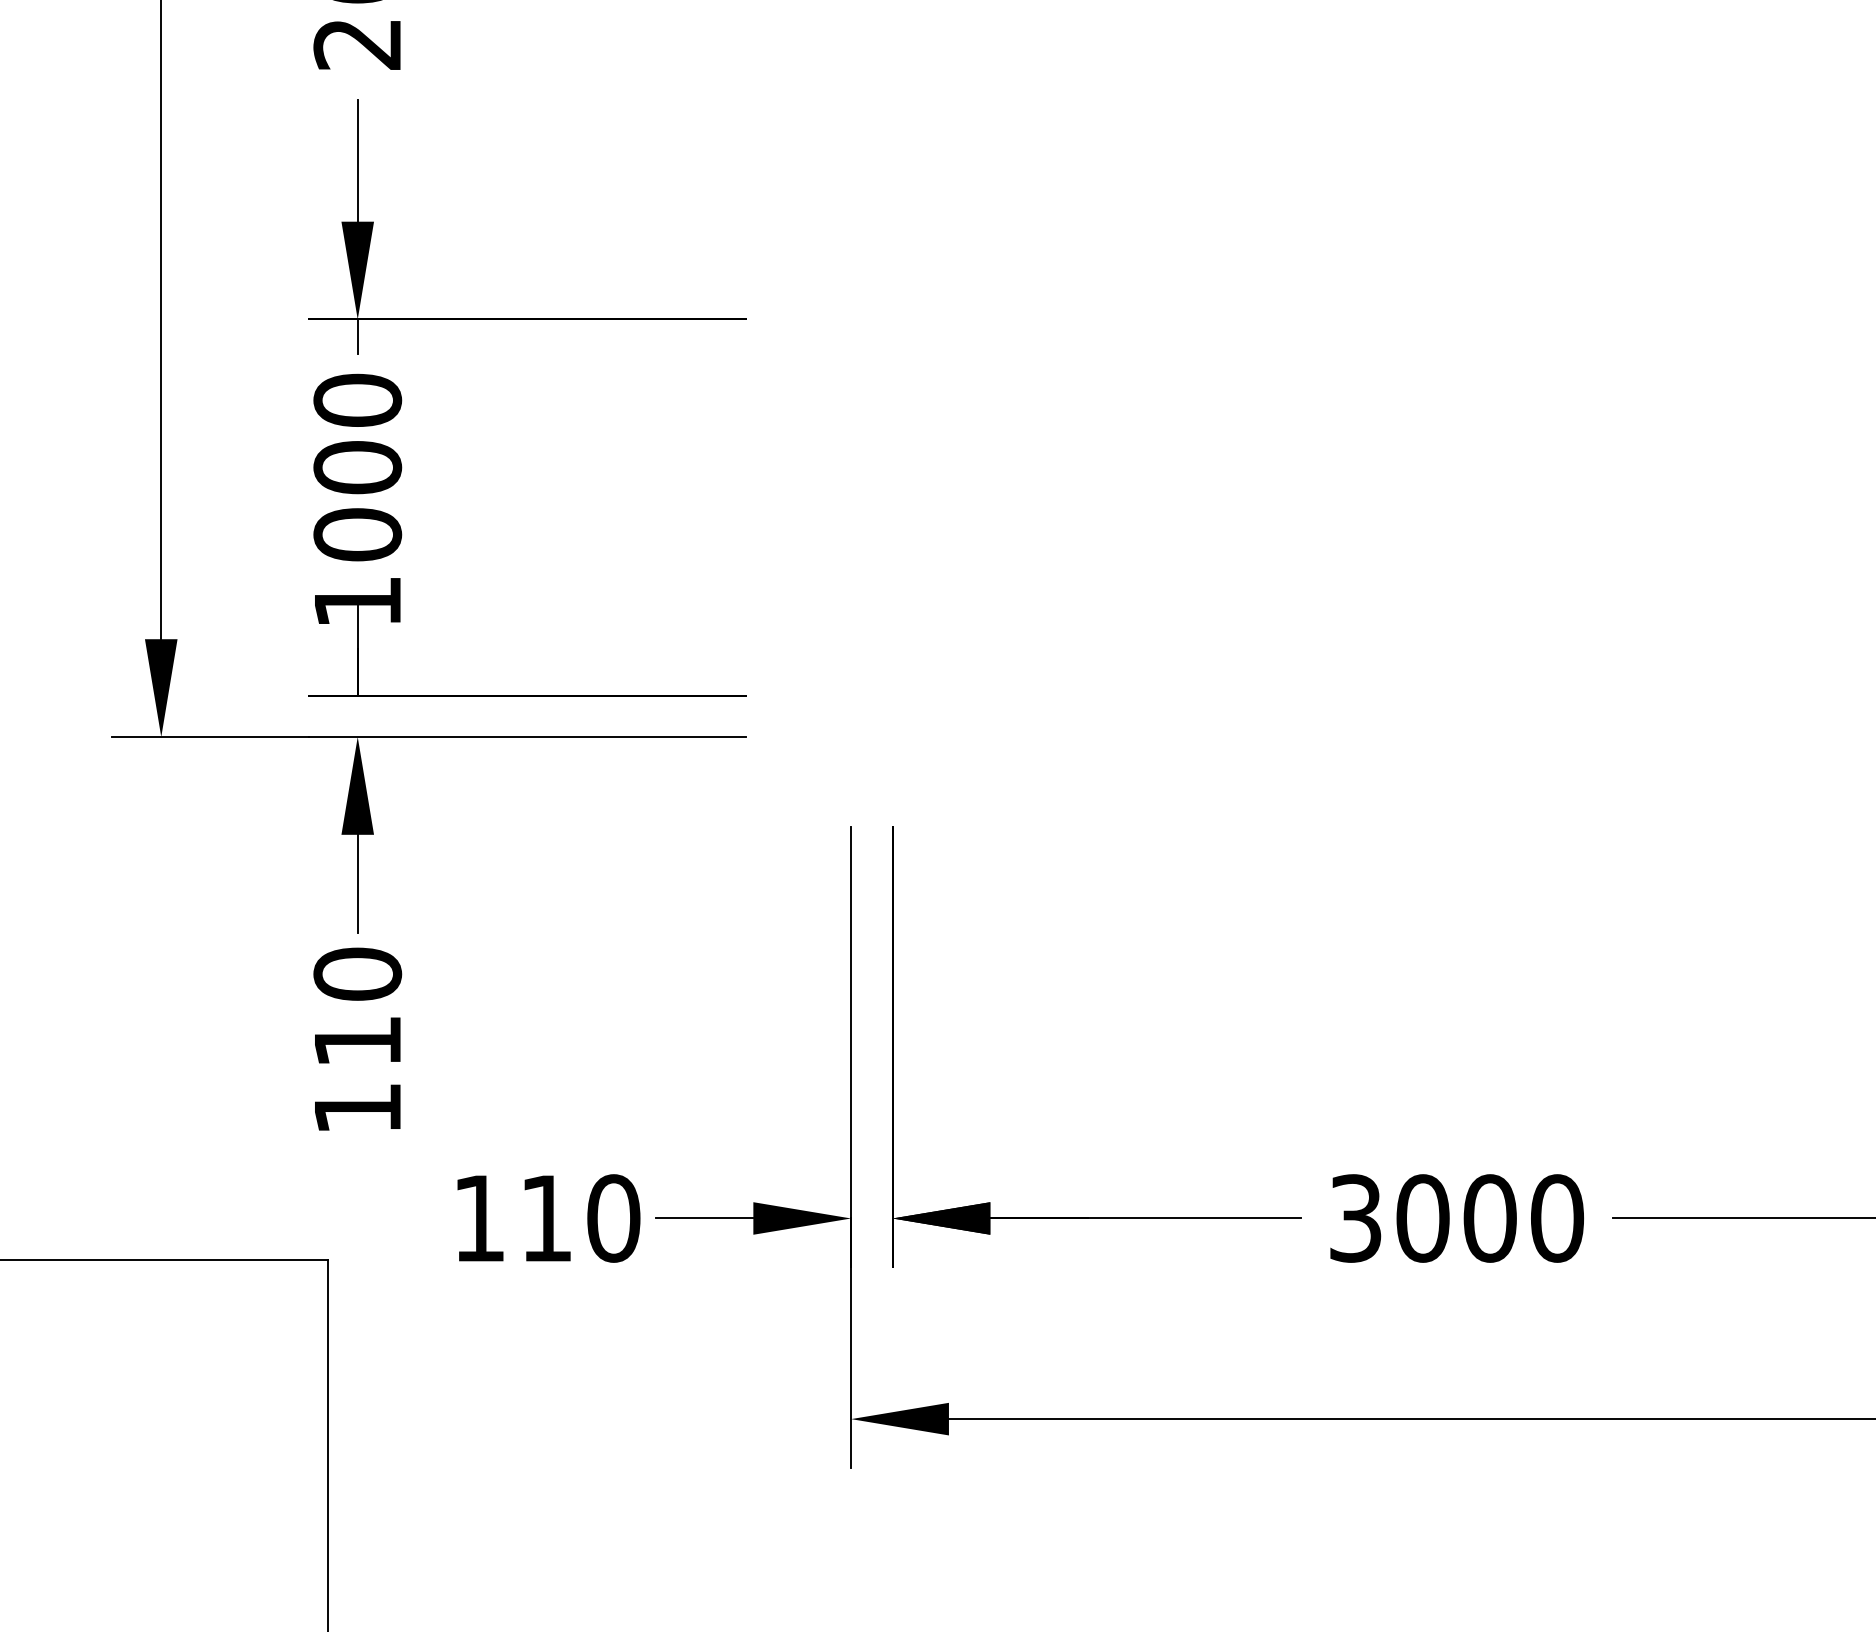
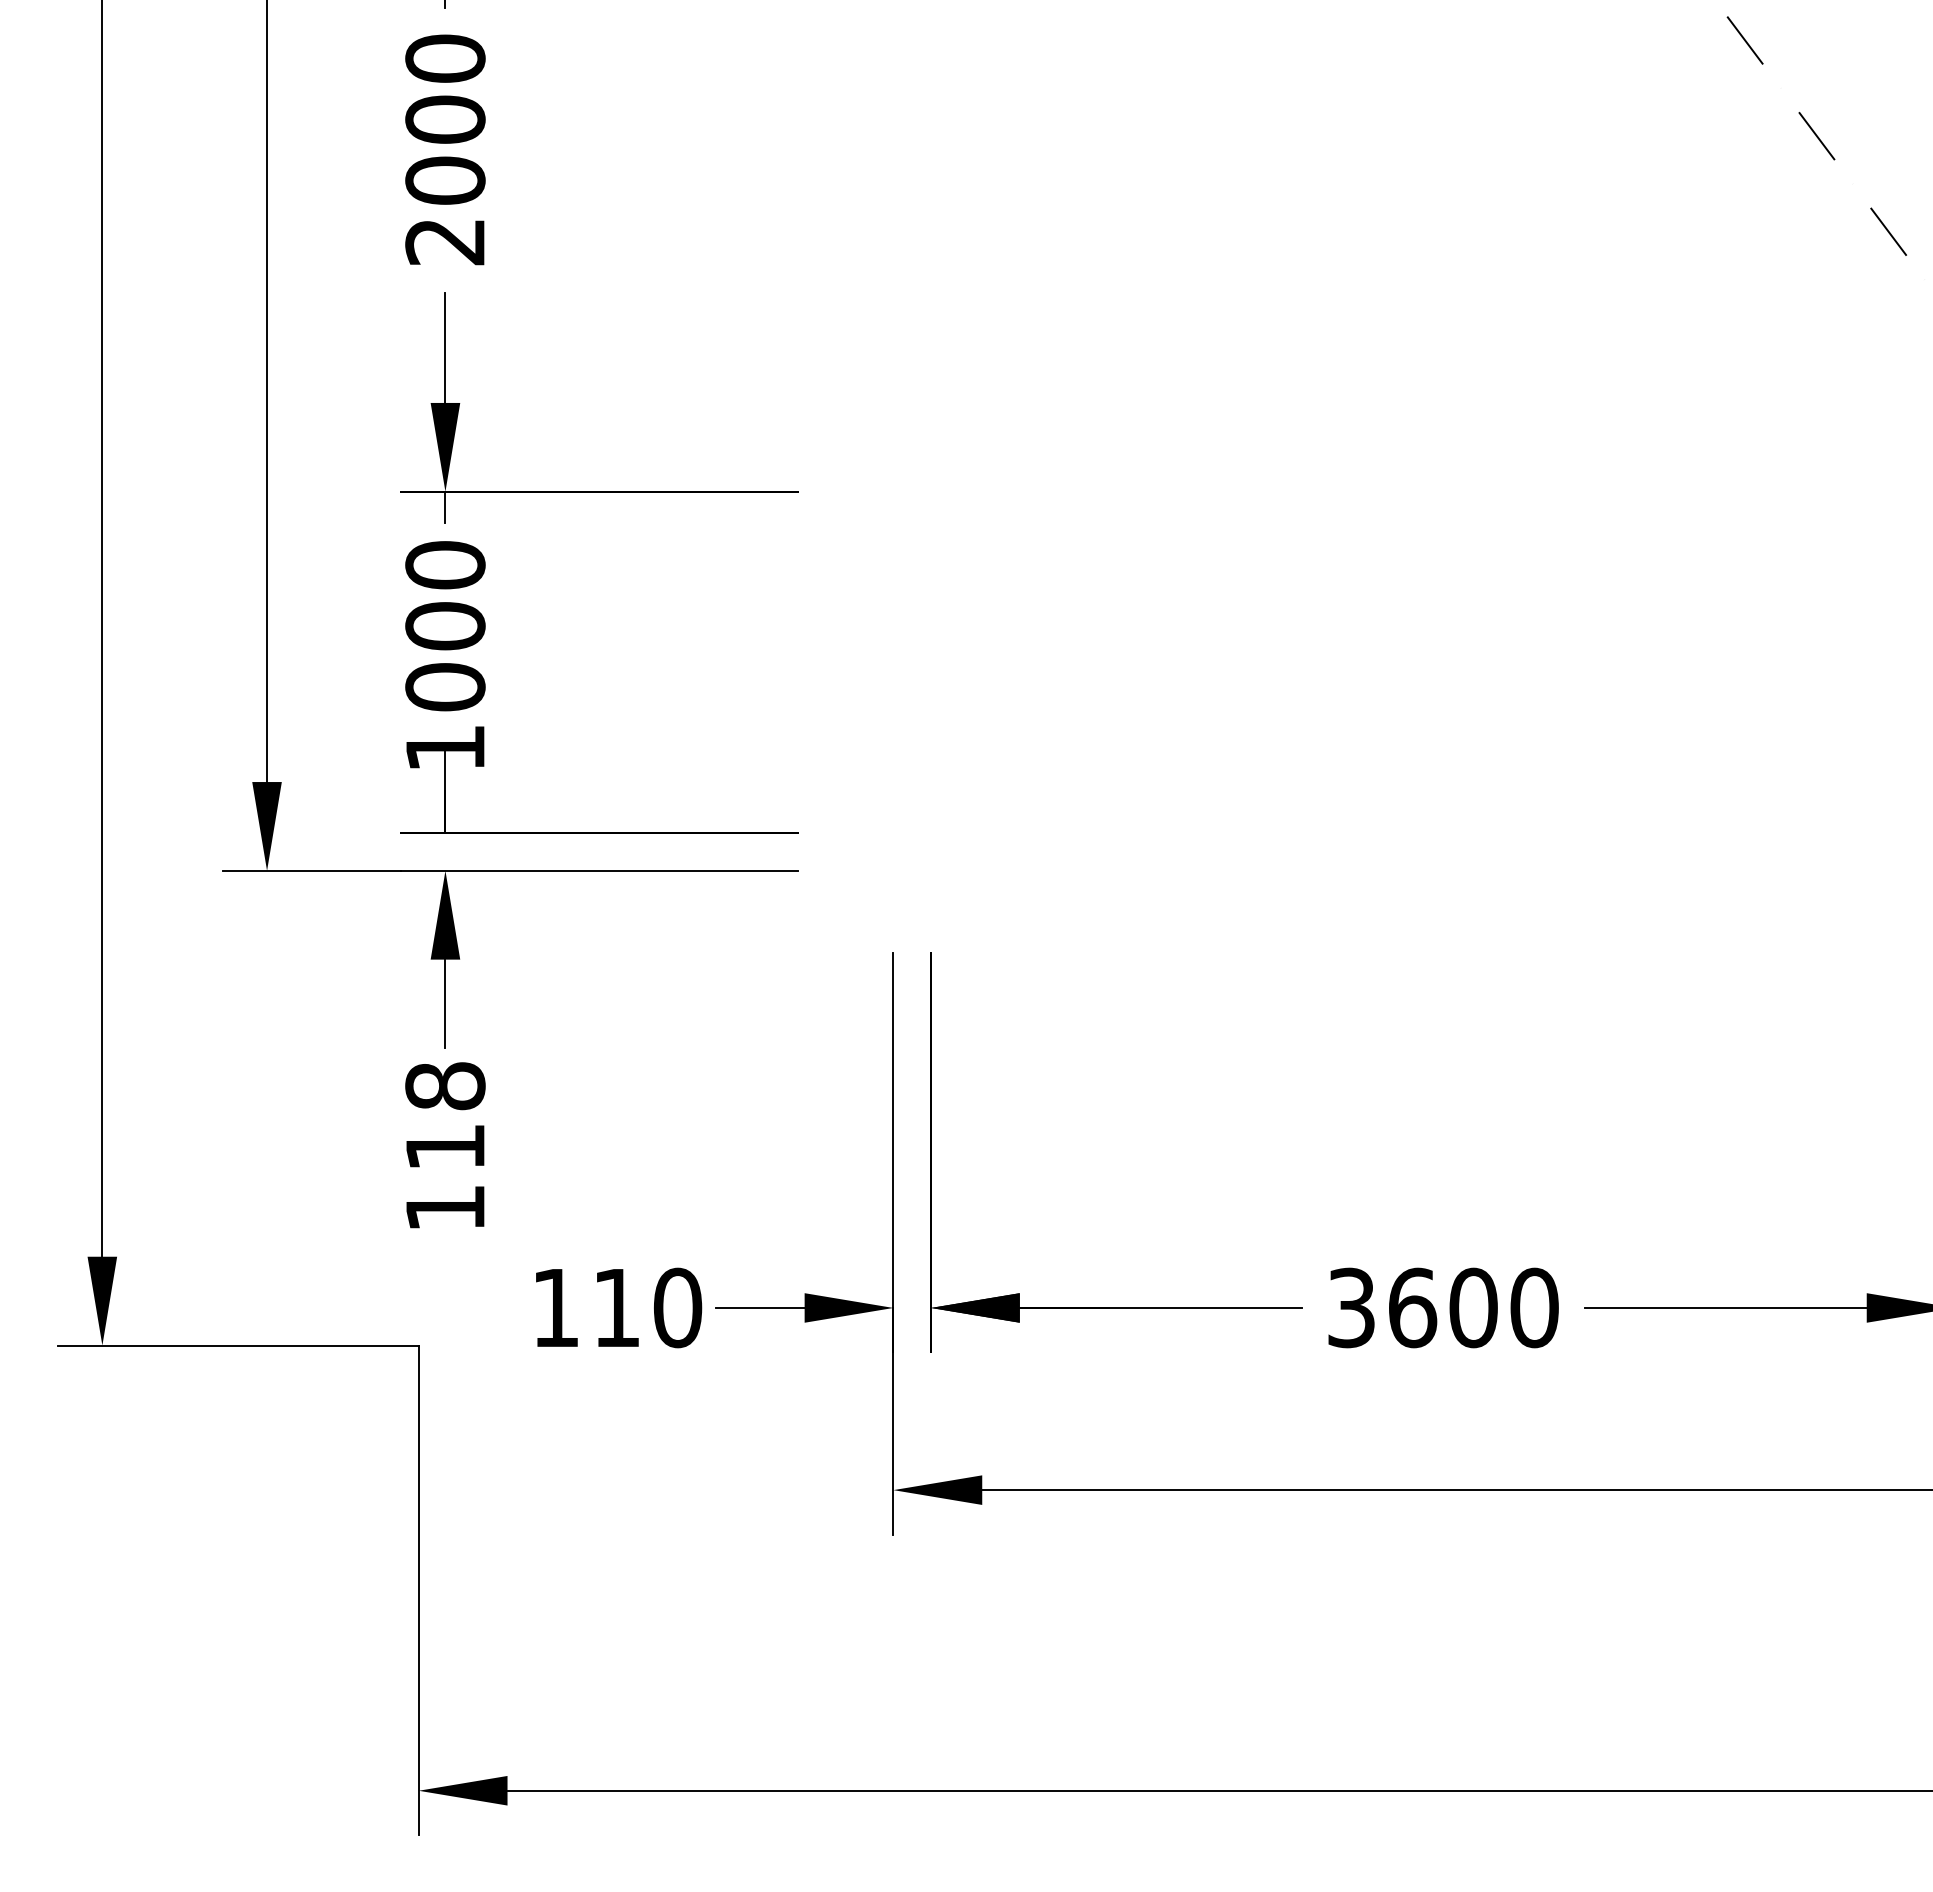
text: (357, 974) -> (445, 1086), 110 -> 118
text: (1422, 1217) -> (1412, 1307), 3000 -> 3600

